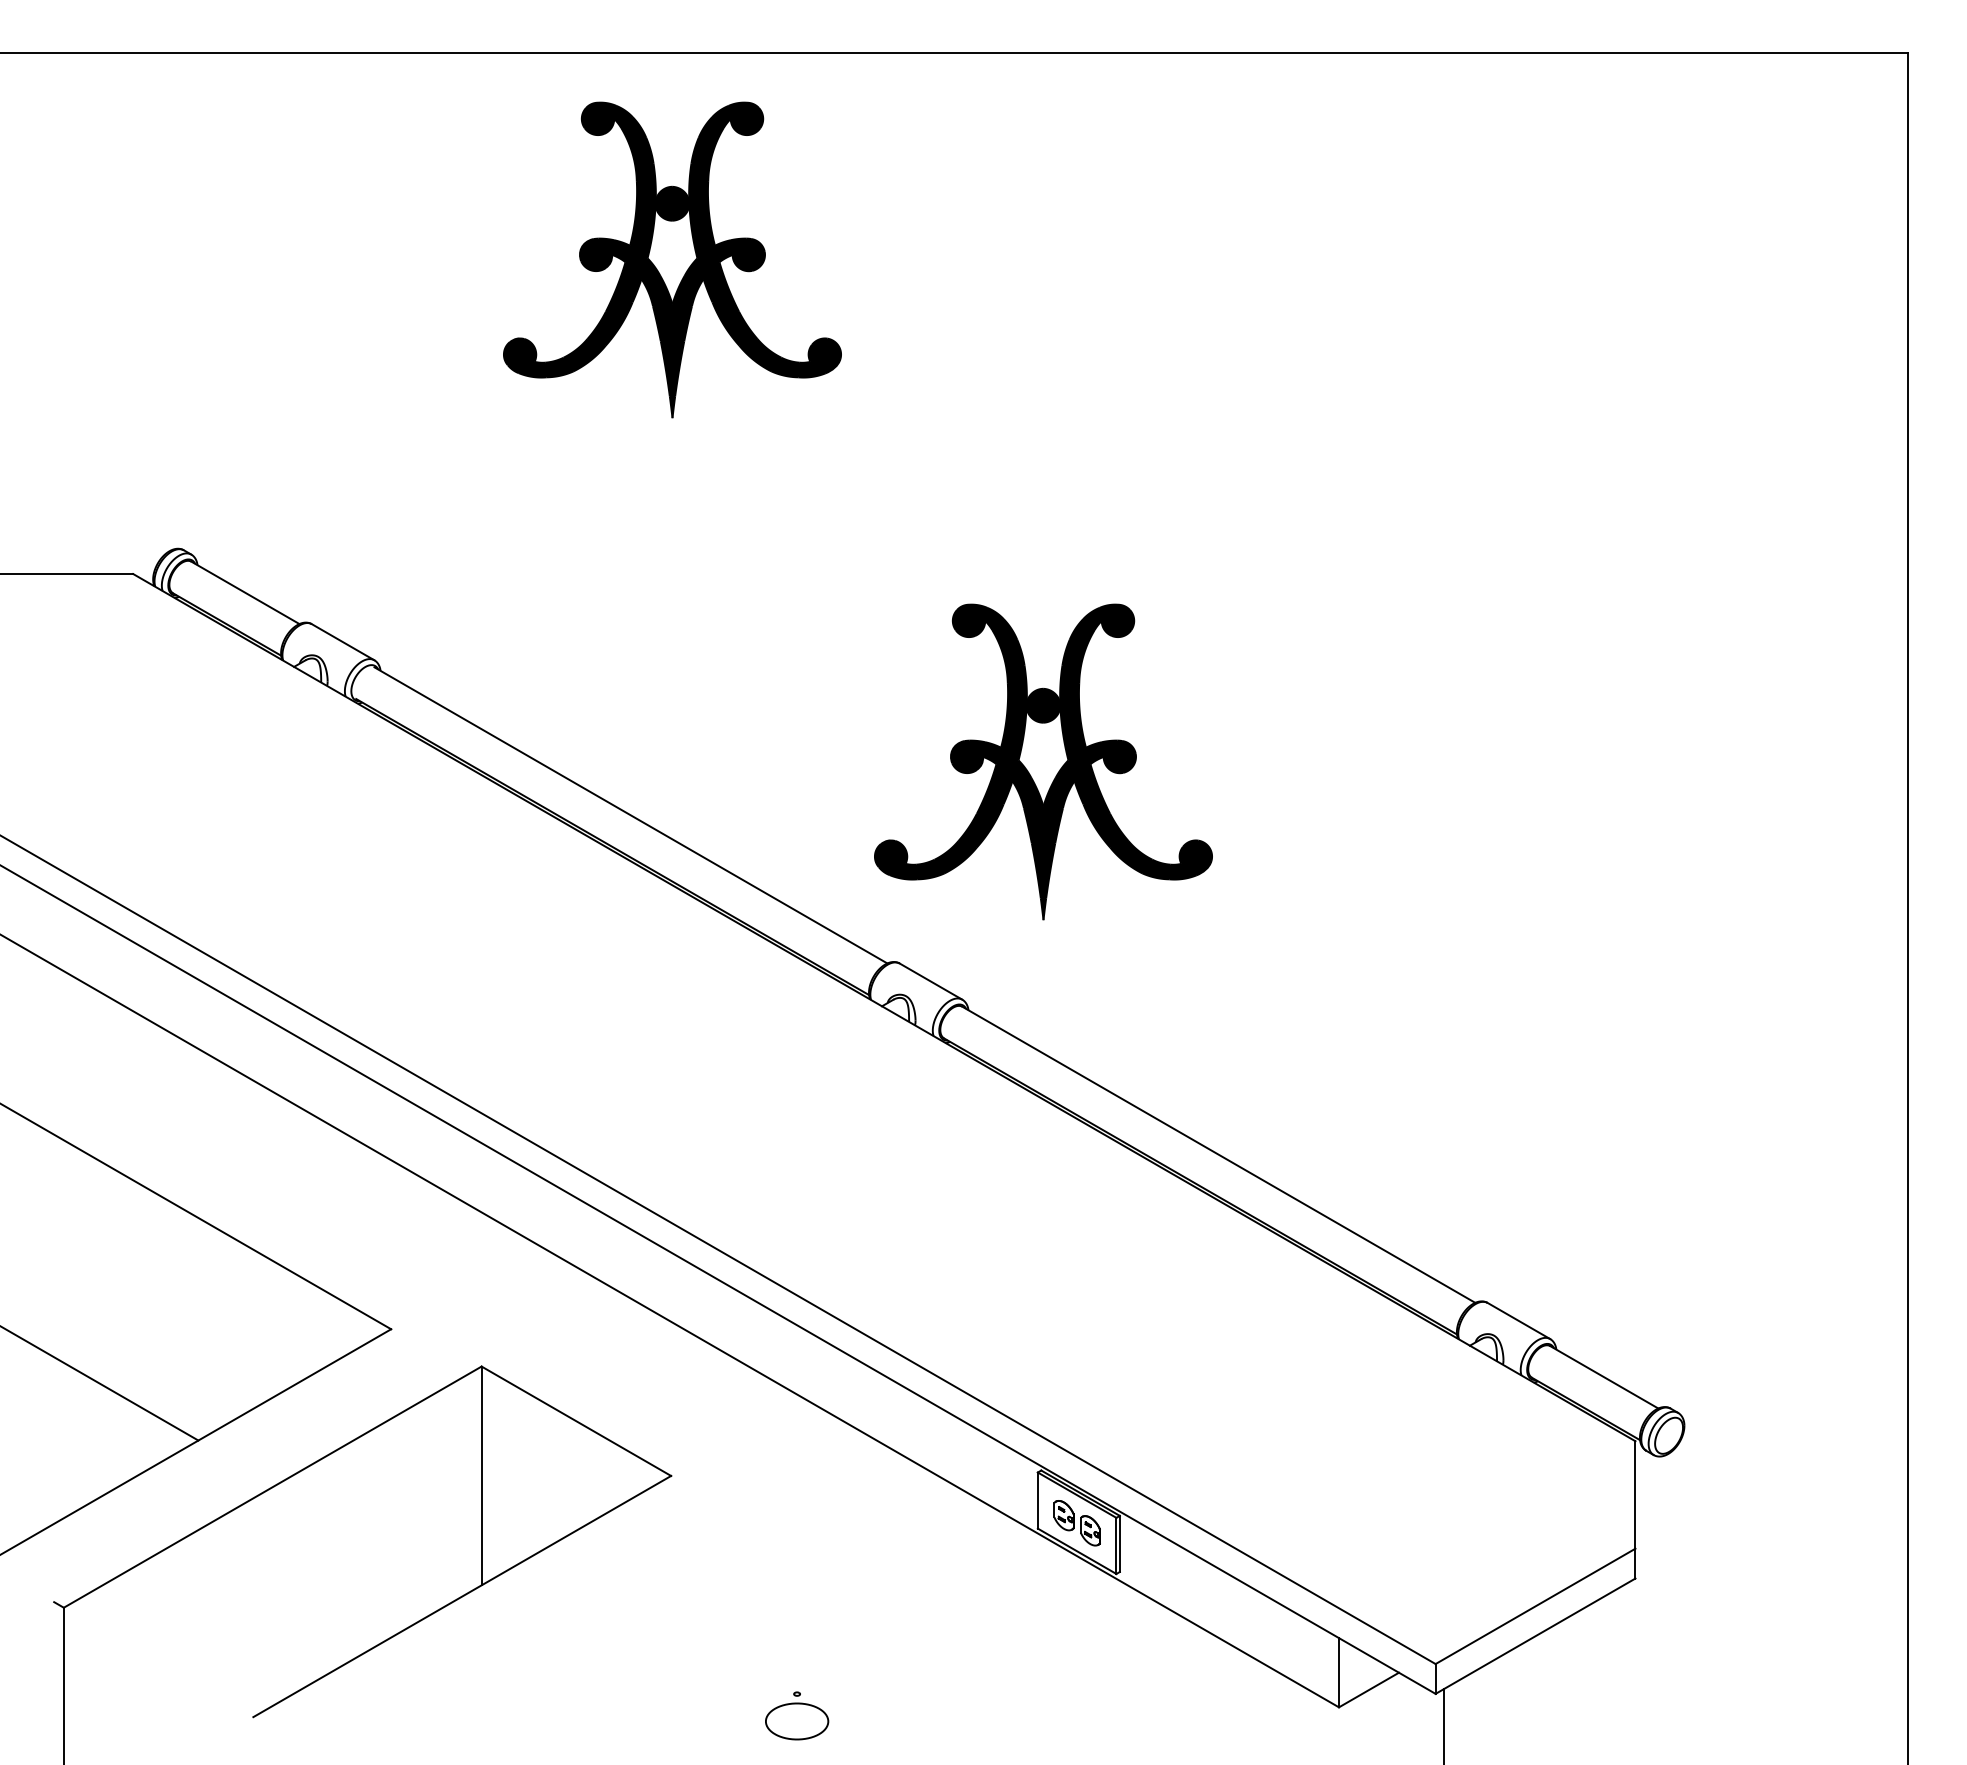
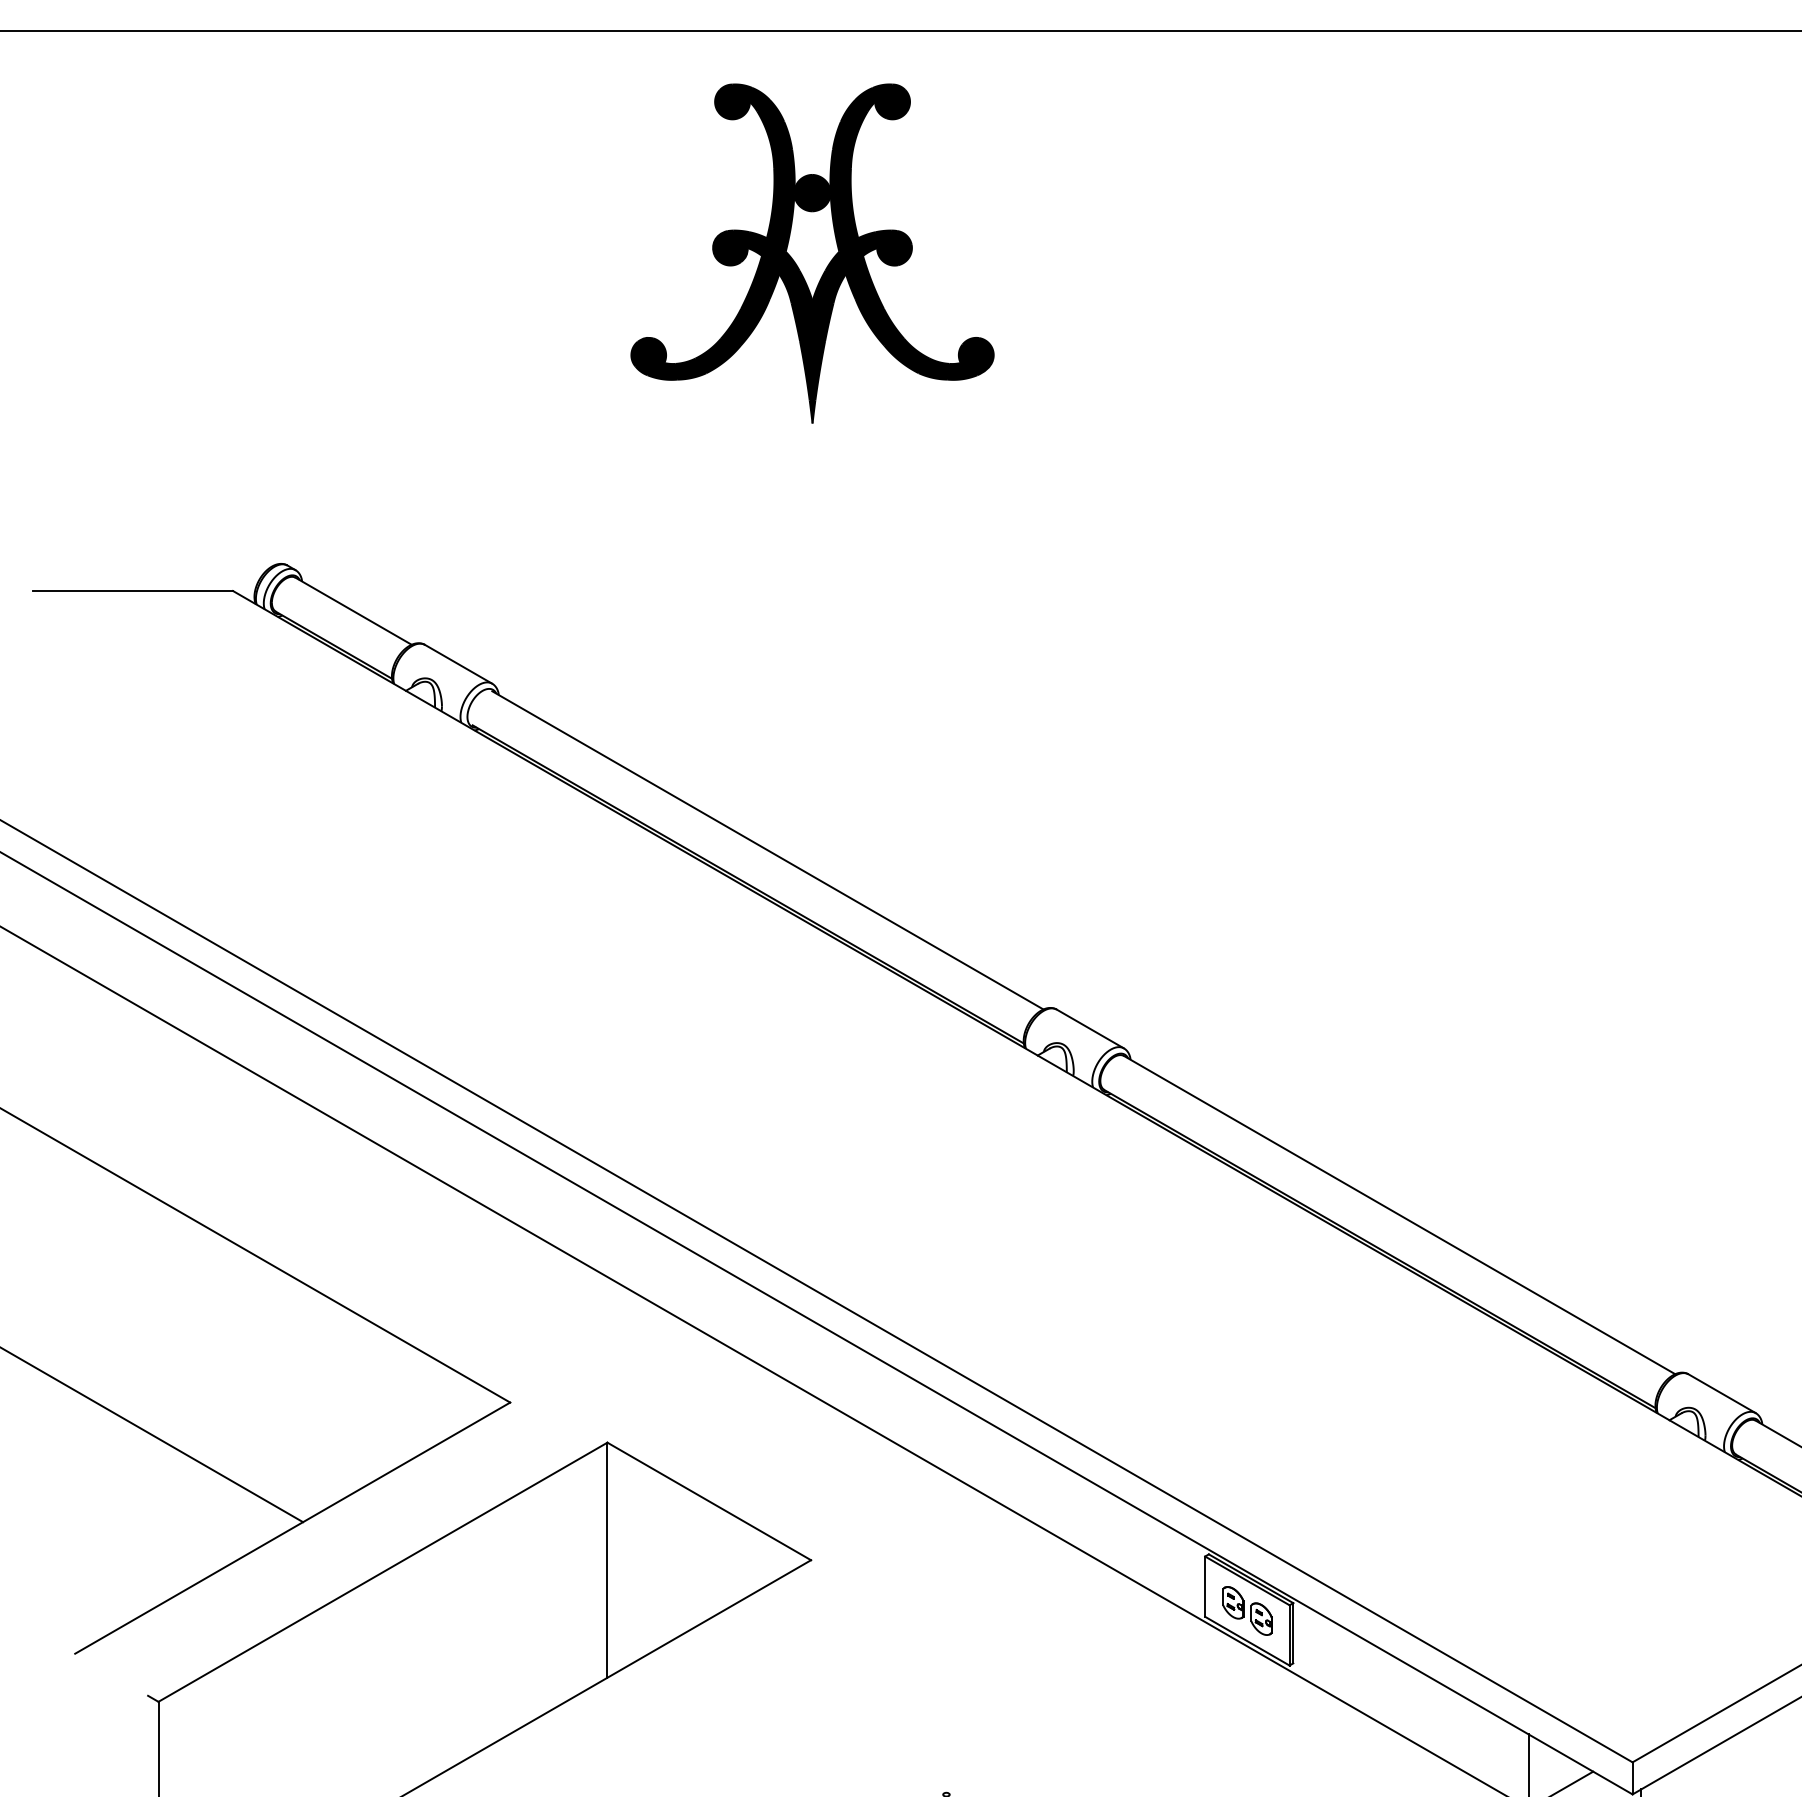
part: (1043, 761) -> (1211, 792), removed

